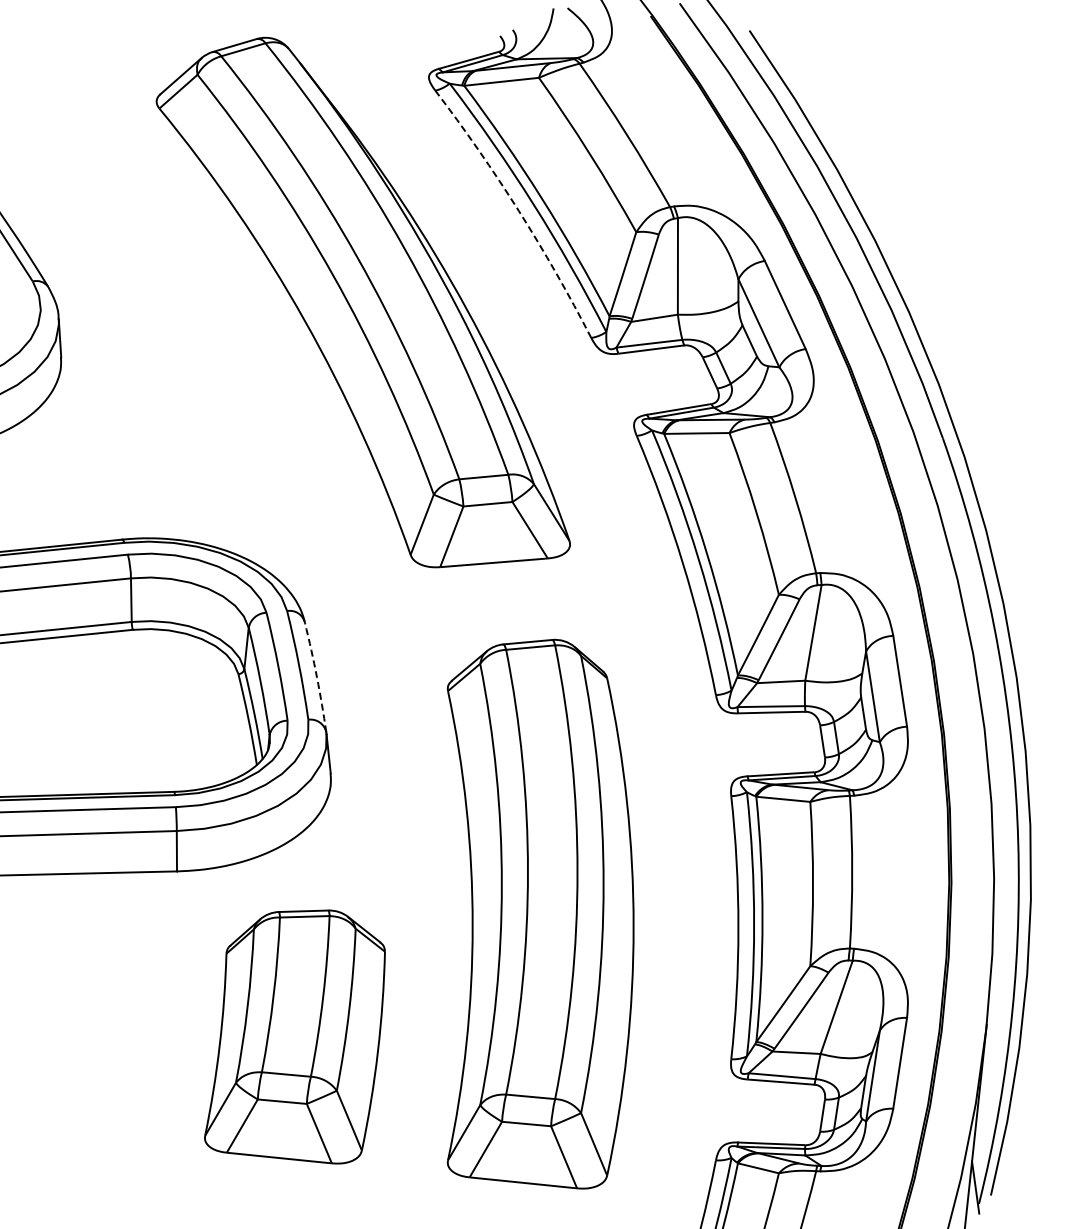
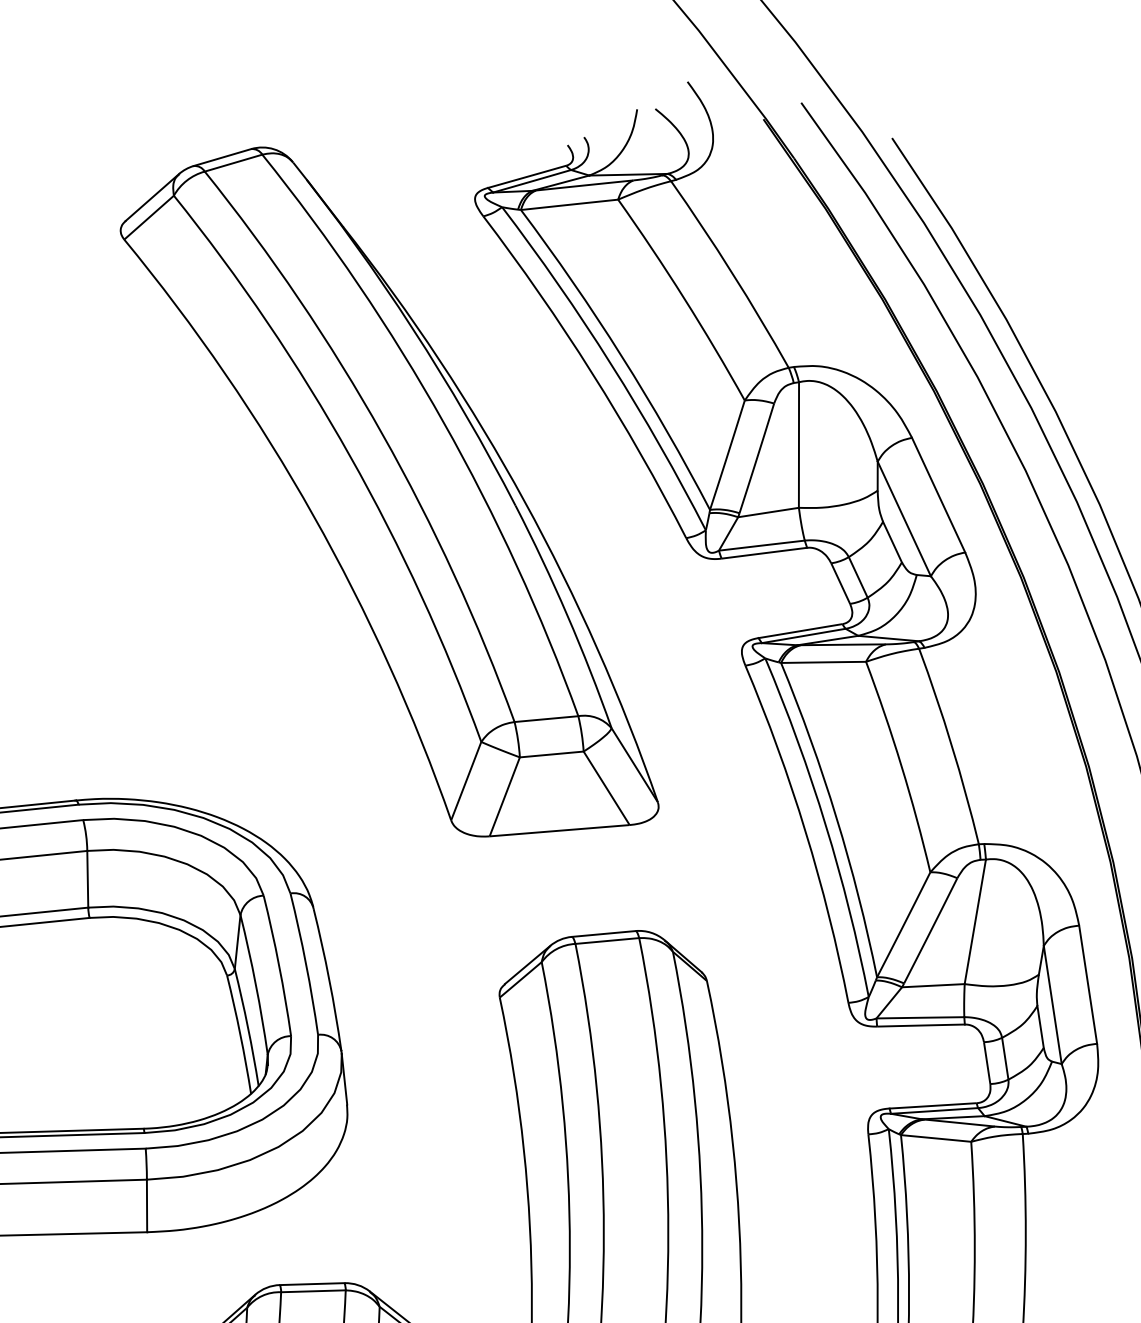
arc: (518, 210) -> (591, 372), dashed -> solid
arc: (317, 677) -> (329, 979), dashed -> solid

